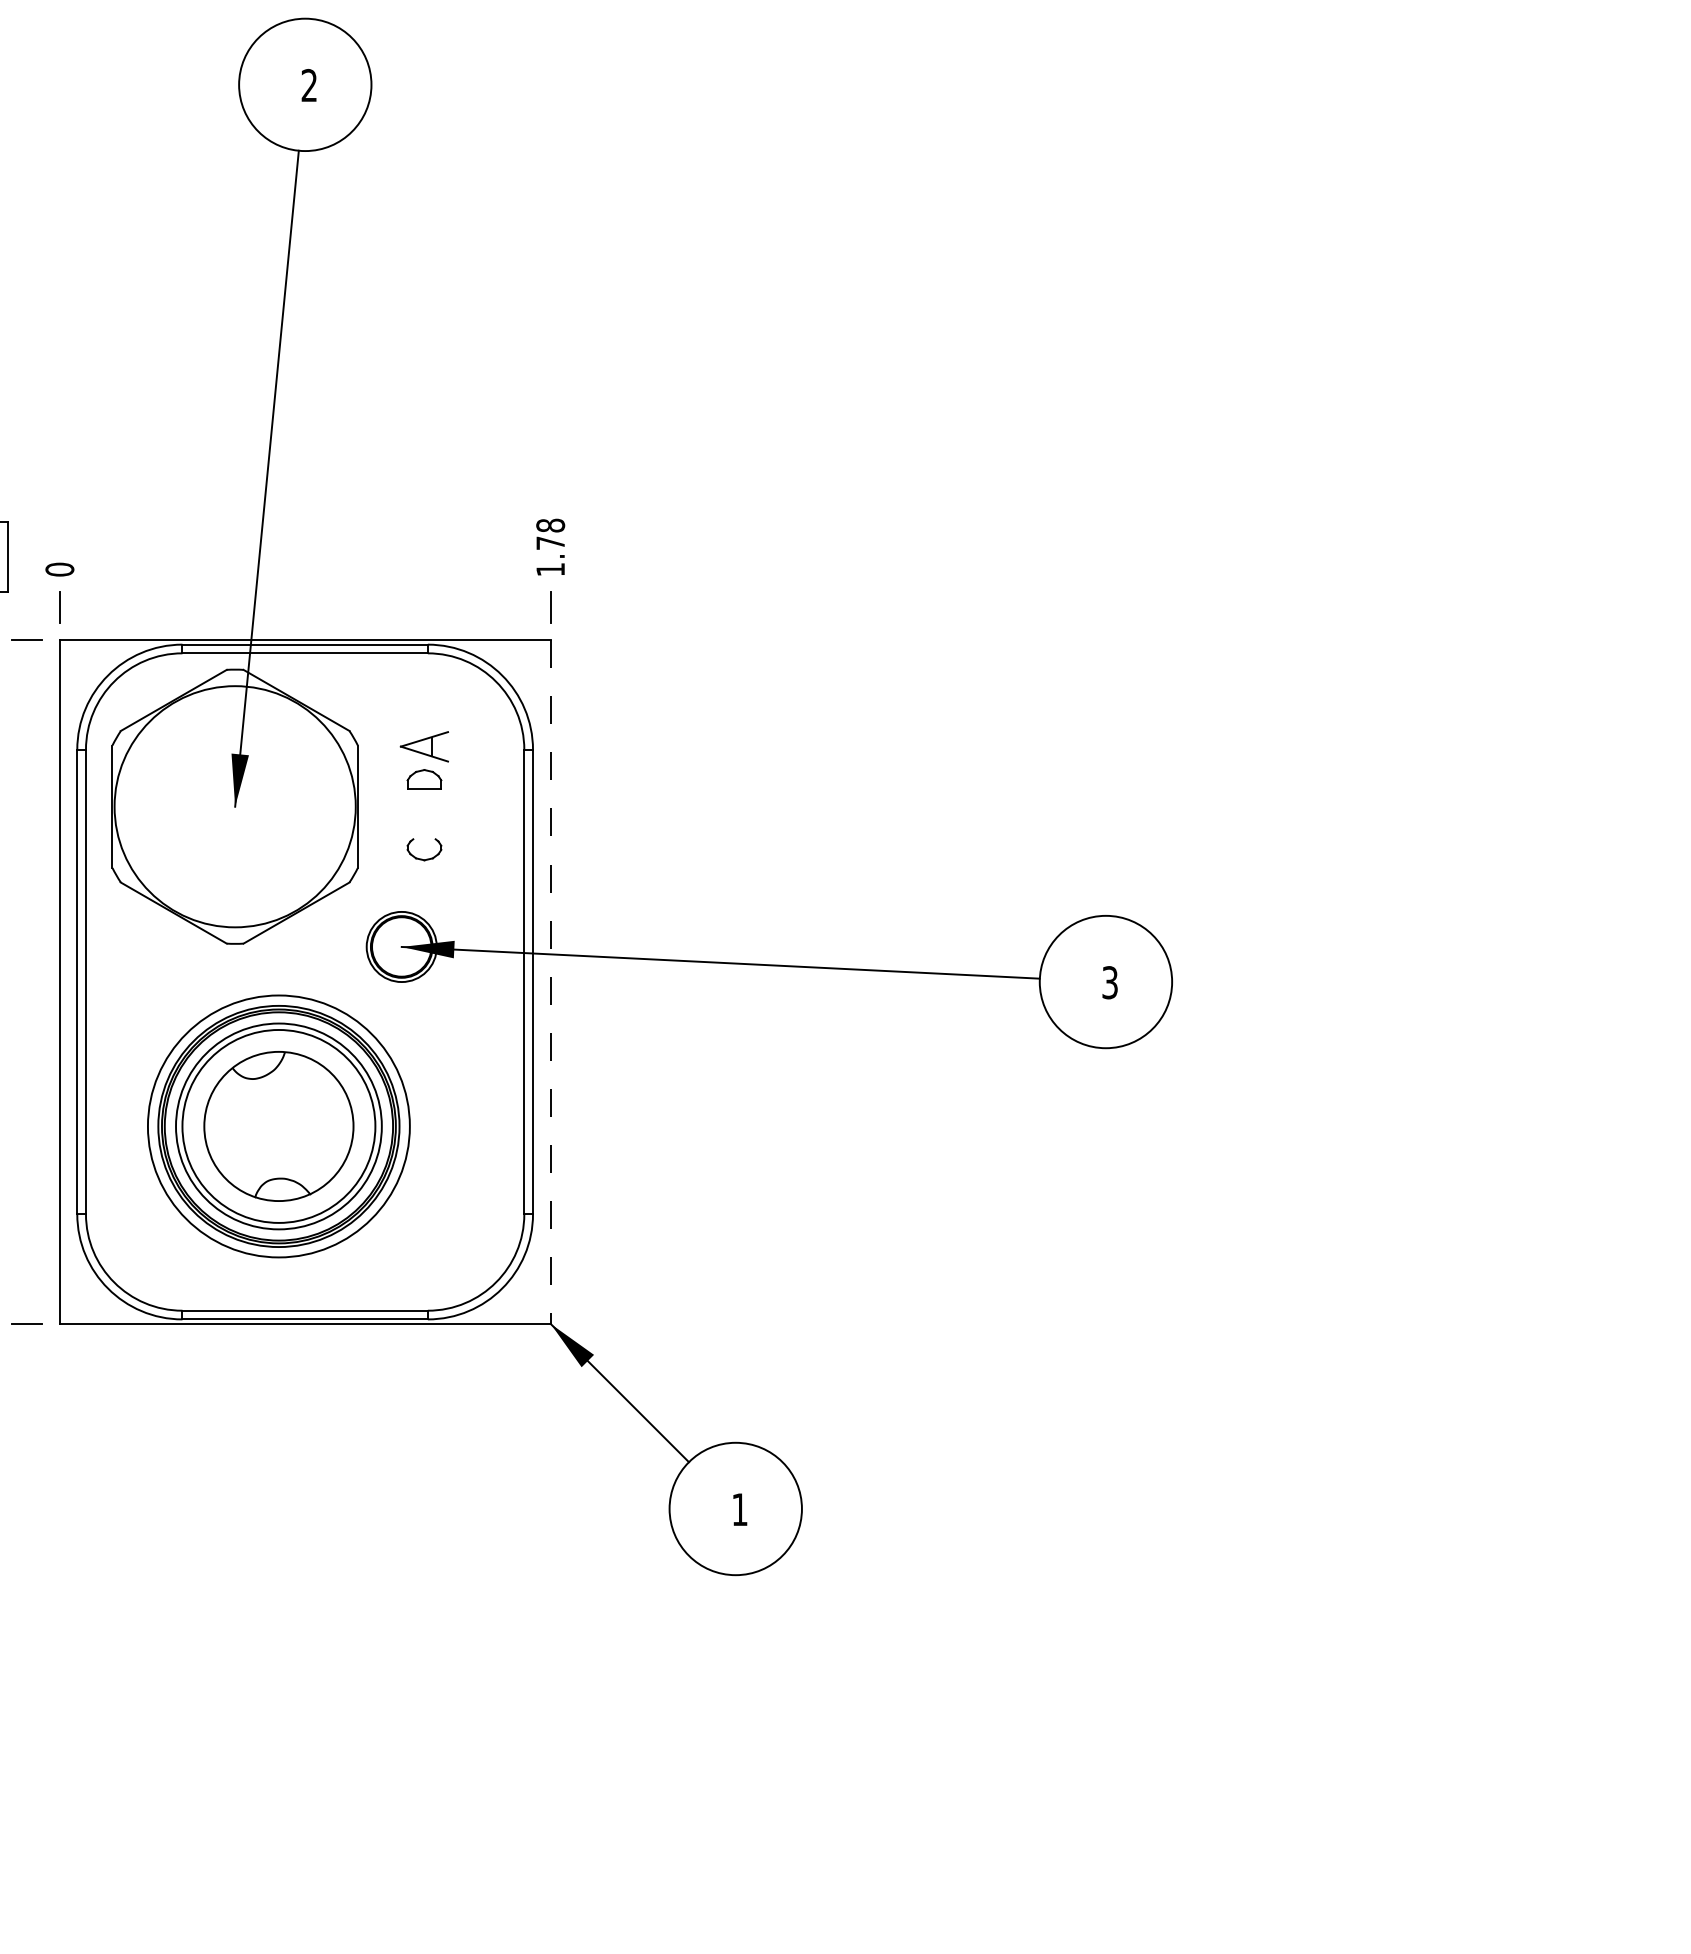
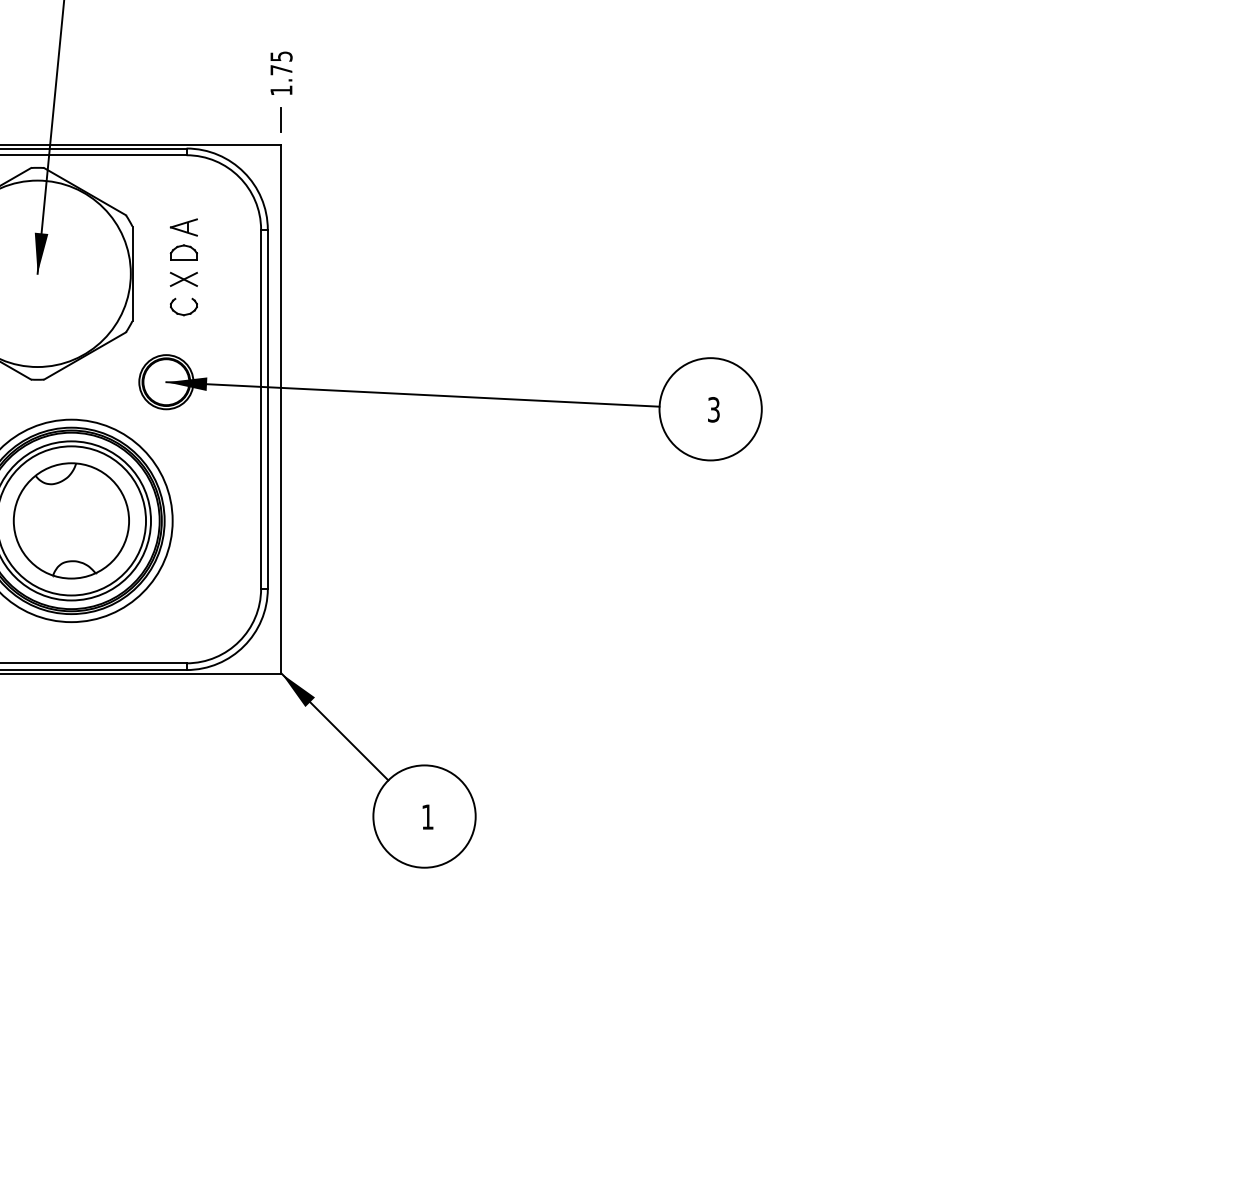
text: (550, 525) -> (281, 56), 1.78 -> 1.75
part: (424, 746) -> (183, 227), size x0.71
part: (424, 813) -> (183, 279), added
line: (550, 982) -> (281, 409), dashed -> solid

